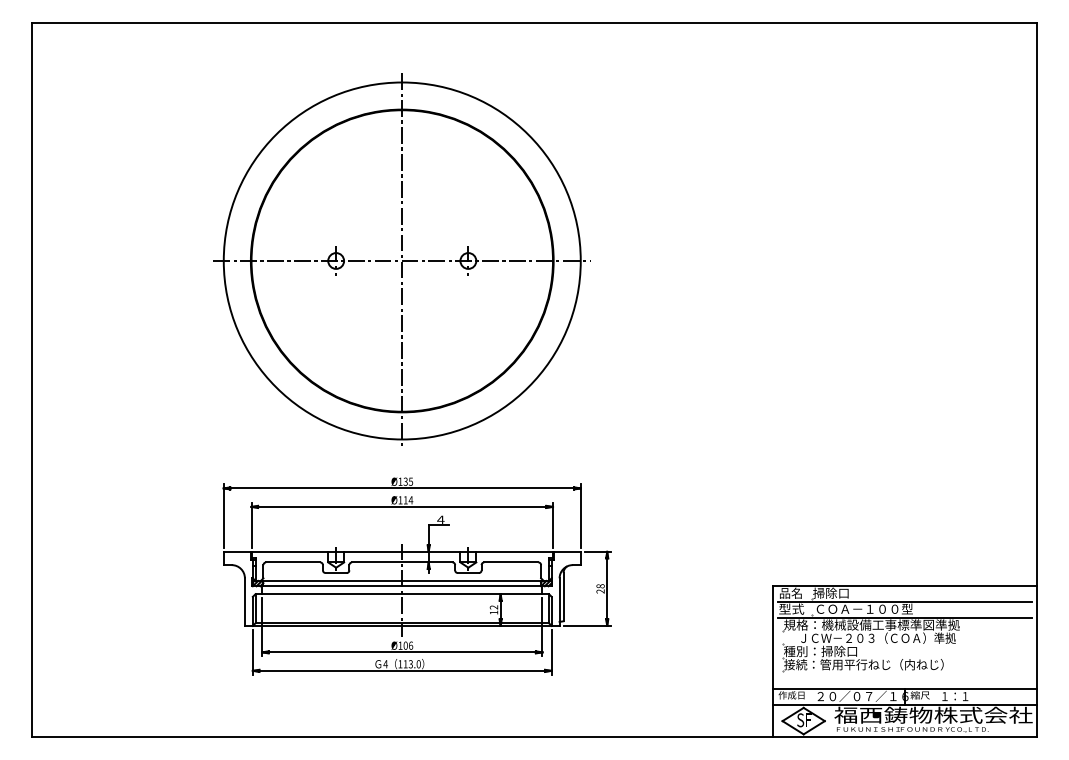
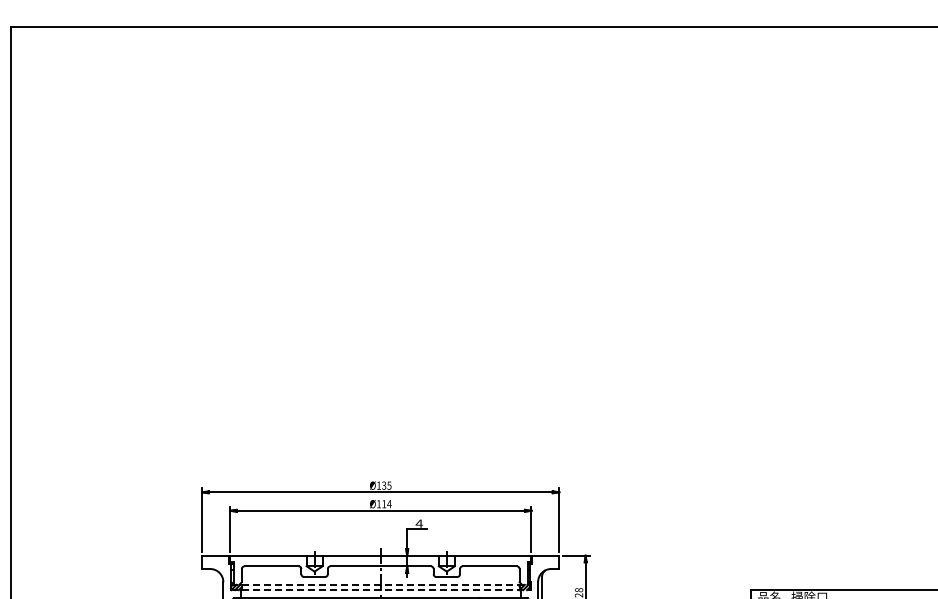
part: (401, 259) -> (379, 263), removed
line: (402, 580) -> (380, 584), solid -> dashed
line: (402, 586) -> (380, 590), solid -> dashed

